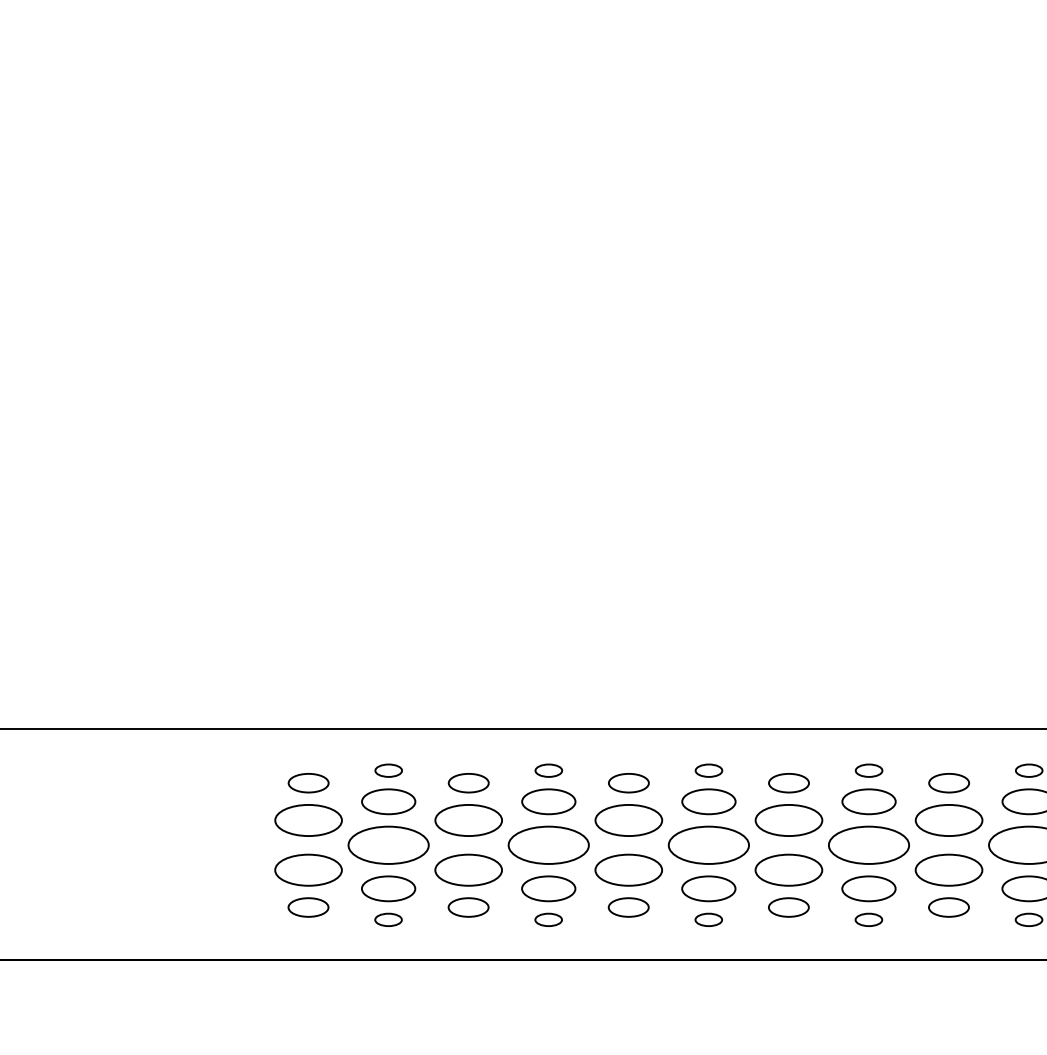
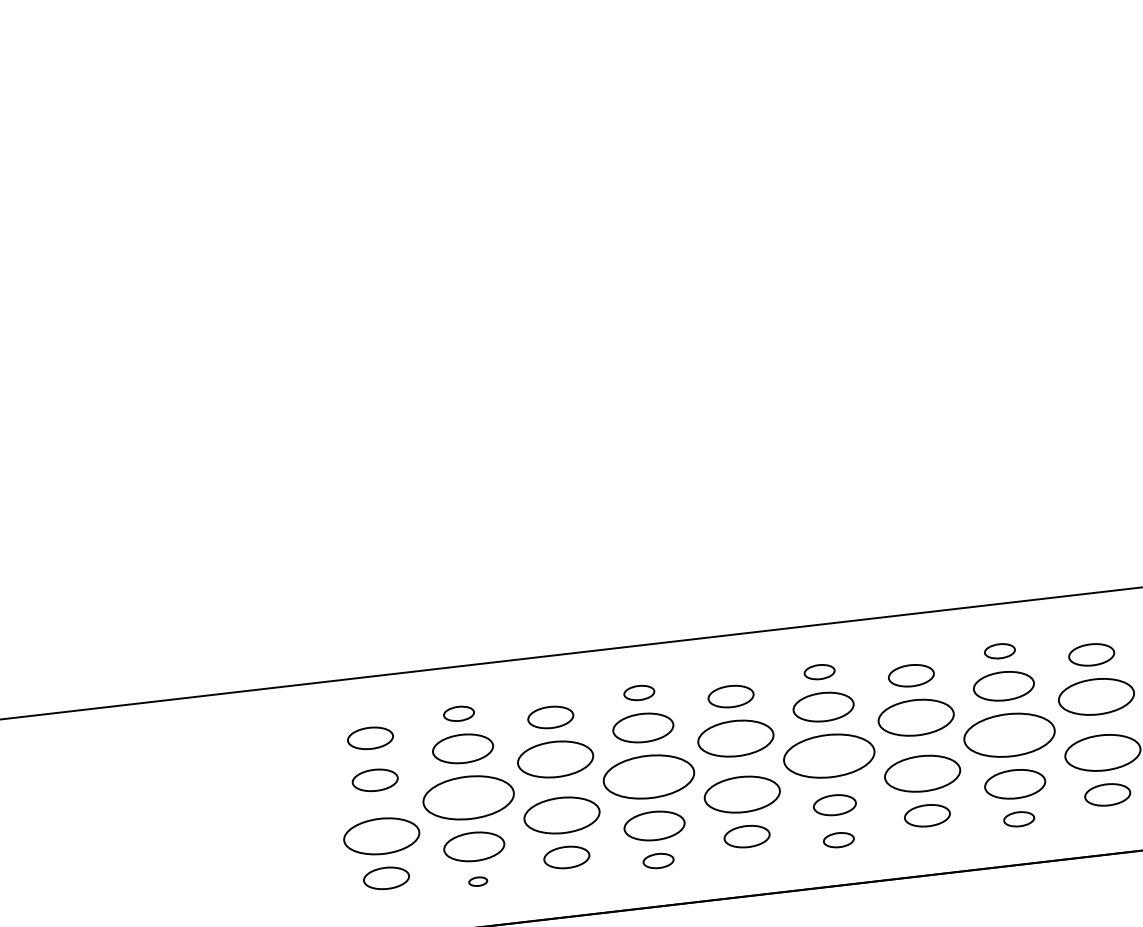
part: (308, 820) -> (375, 780), size x0.6
part: (708, 888) -> (834, 804), size x0.7
part: (388, 919) -> (478, 881), size x0.6

